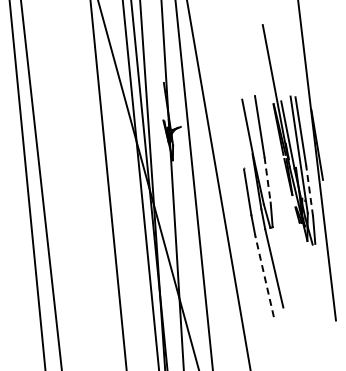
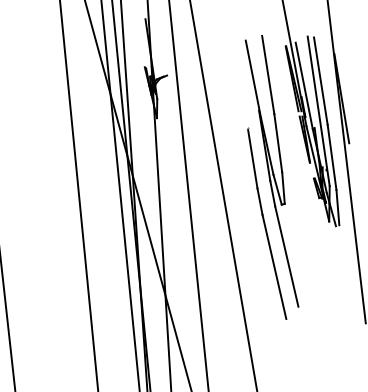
line: (267, 179) -> (278, 142), dashed -> solid
line: (309, 190) -> (331, 156), dashed -> solid
line: (264, 276) -> (274, 266), dashed -> solid

